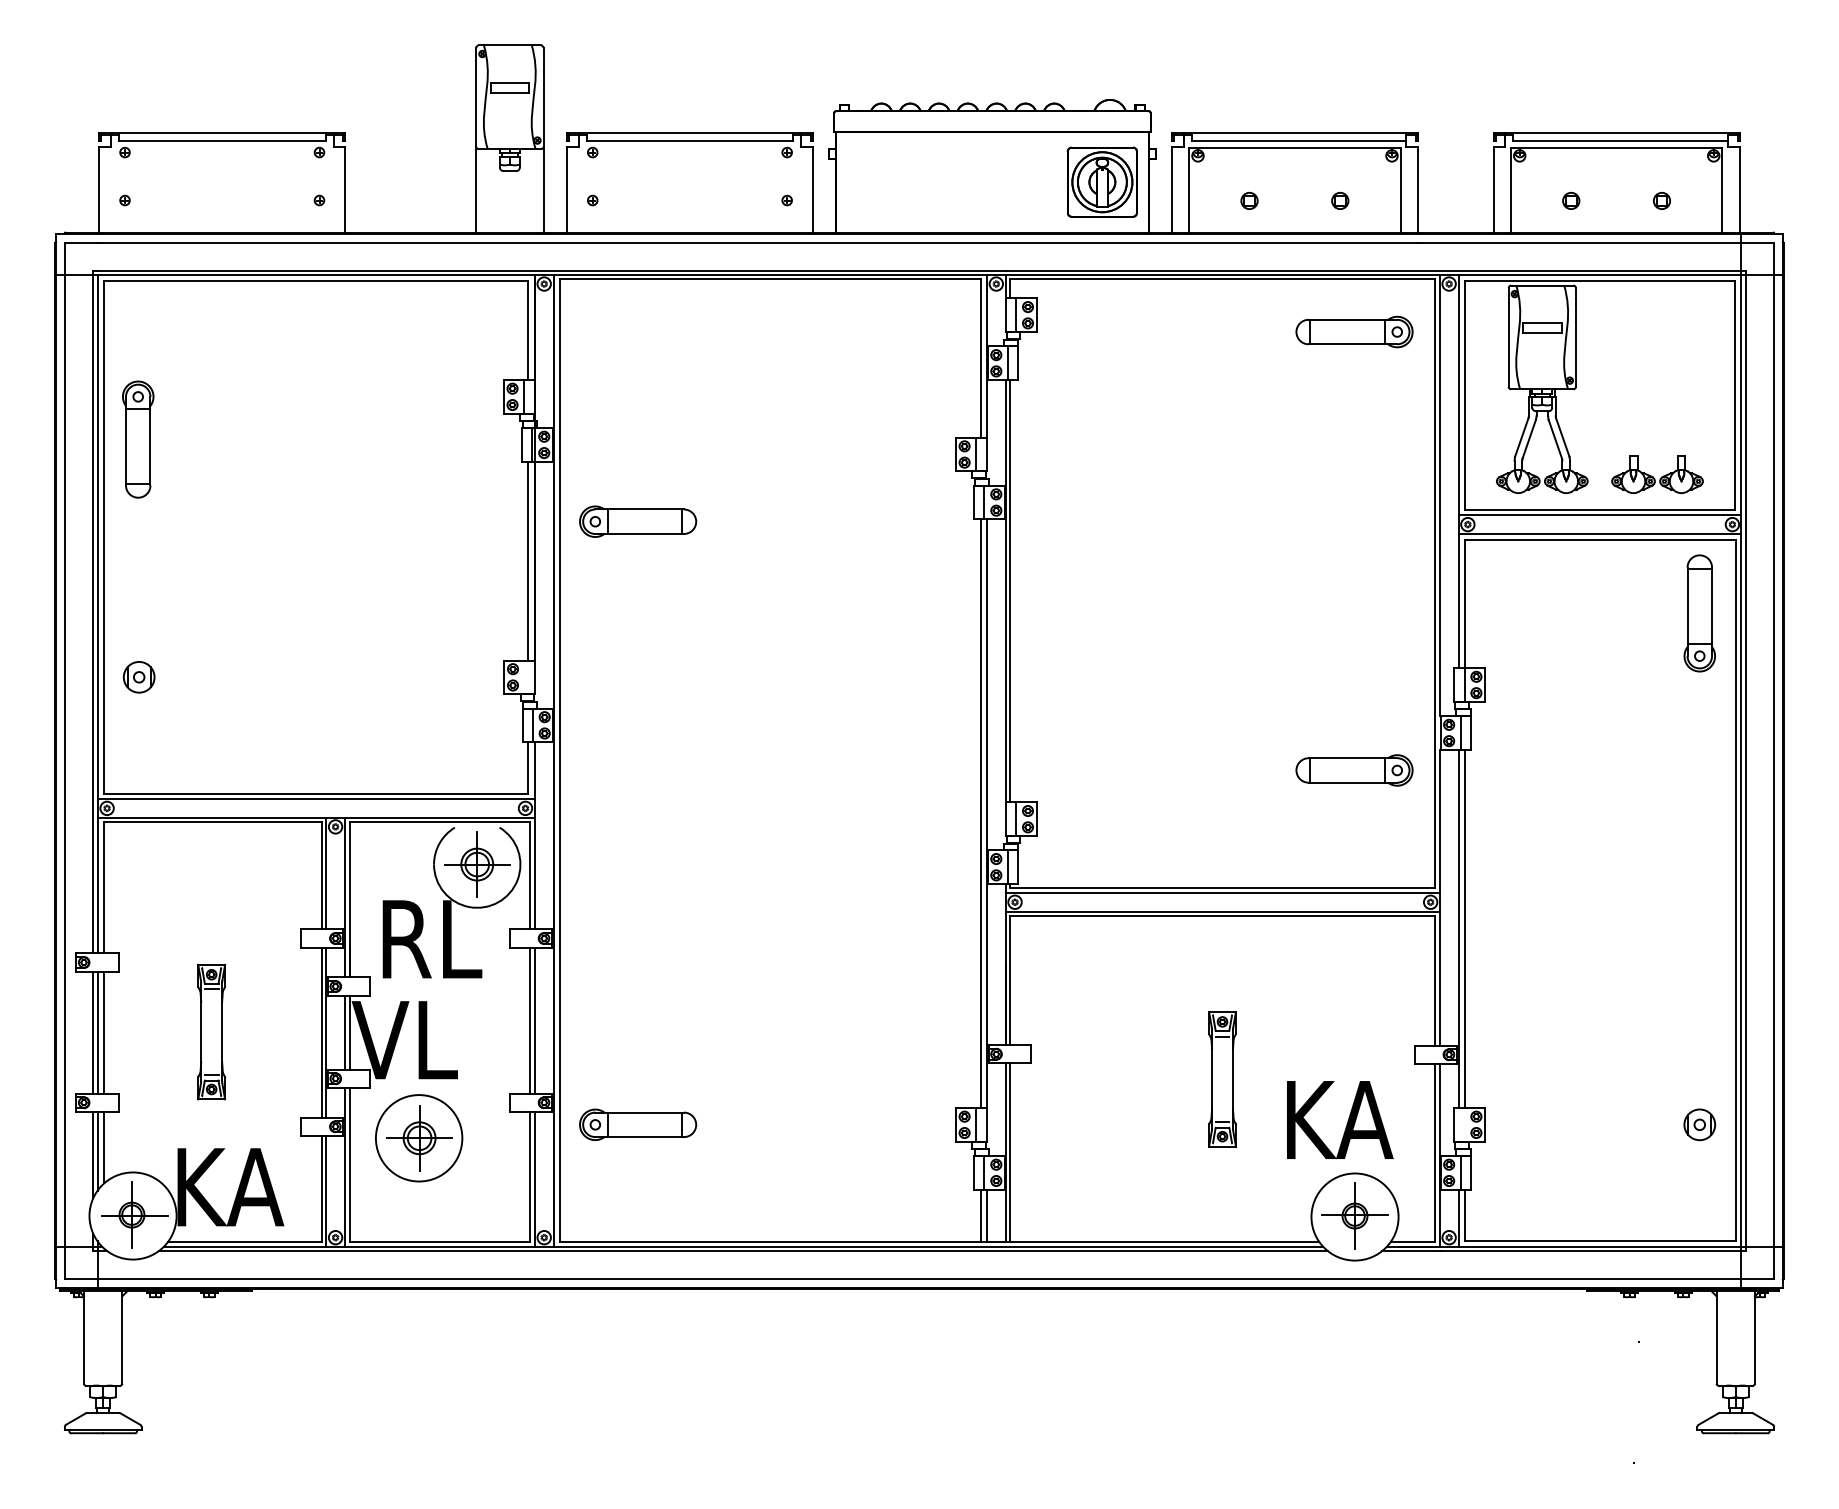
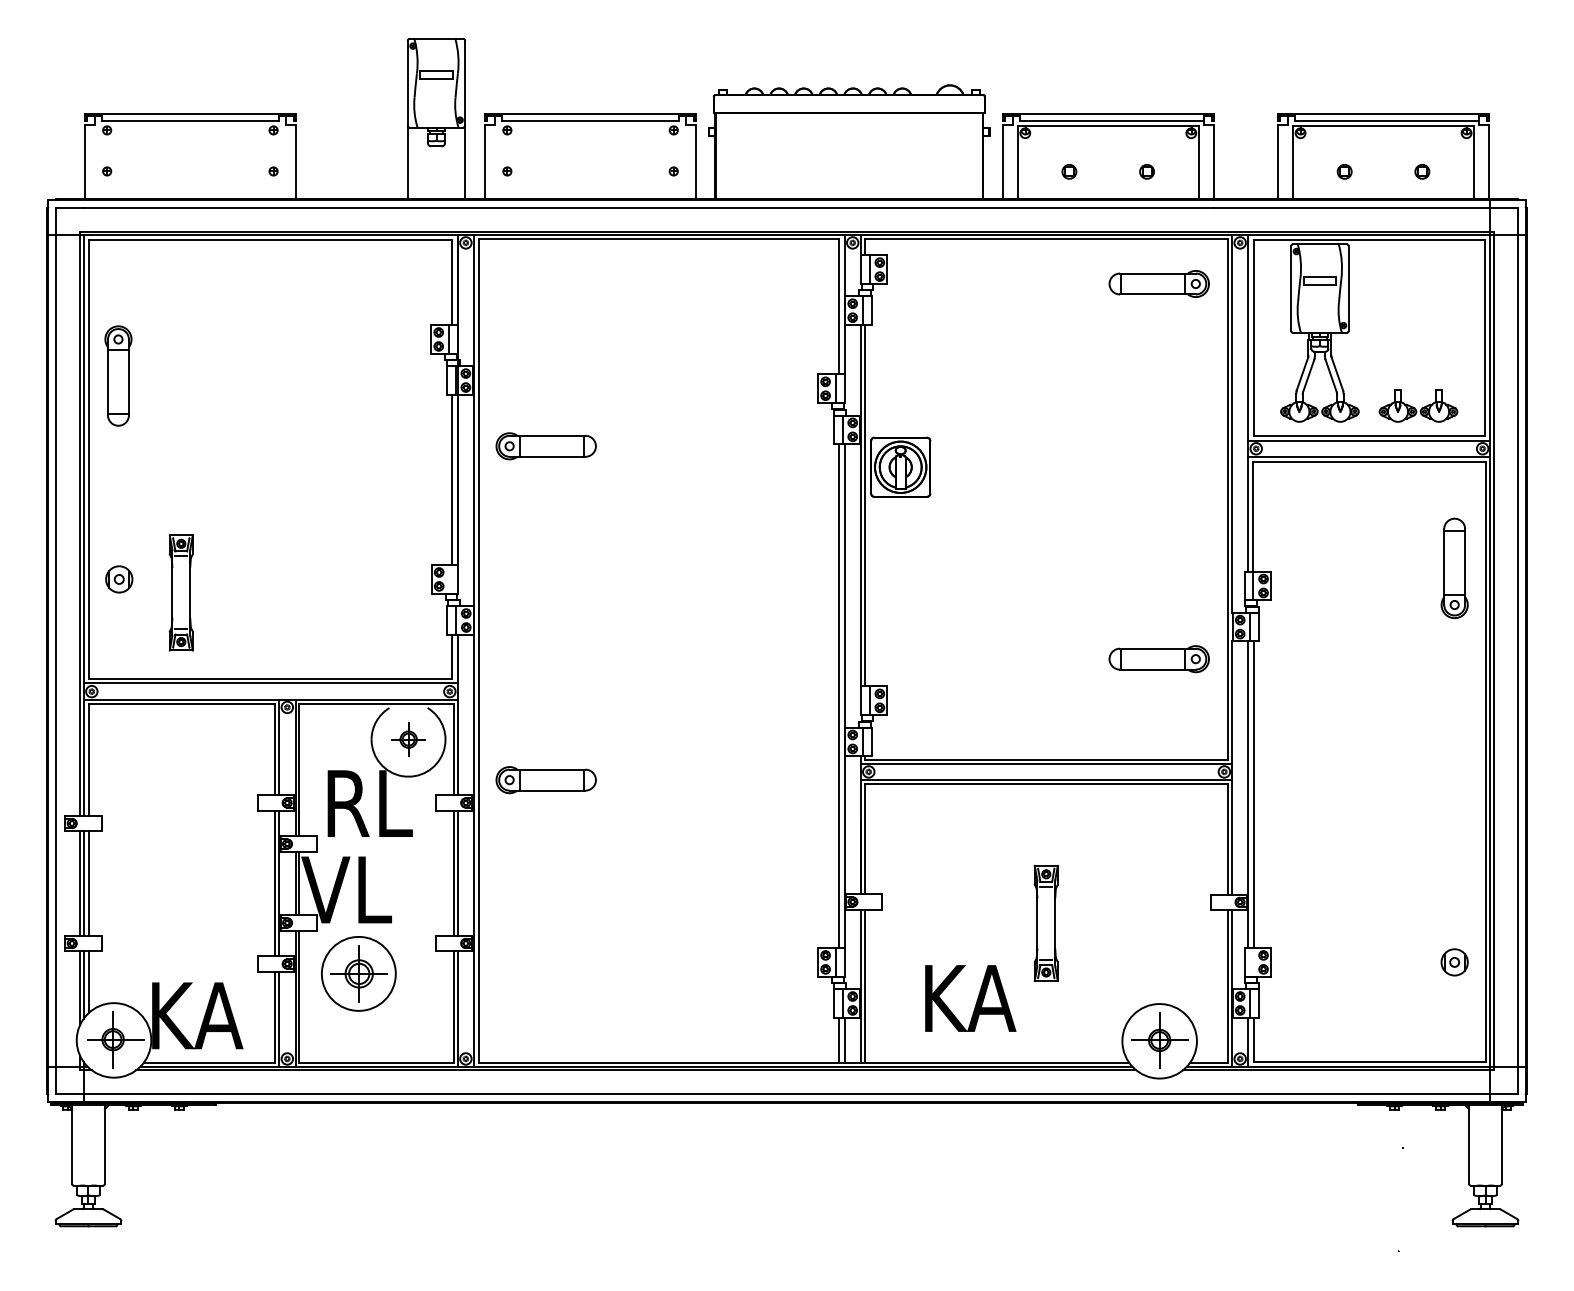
part: (1101, 181) -> (899, 466), moved
part: (1699, 613) -> (1454, 568), moved
part: (477, 864) -> (408, 739), size x0.6
part: (211, 1031) -> (181, 592), moved
text: (1340, 1120) -> (970, 998), moved
part: (638, 1124) -> (546, 779), moved

